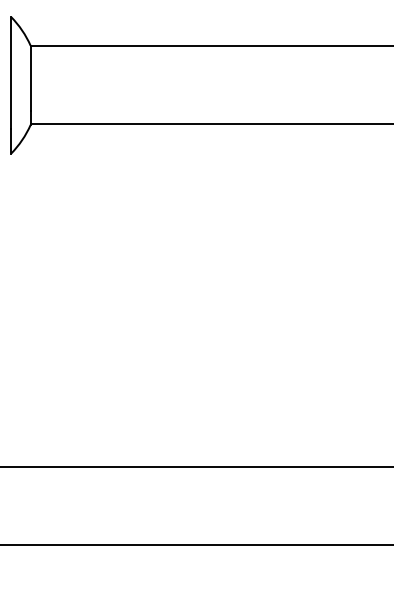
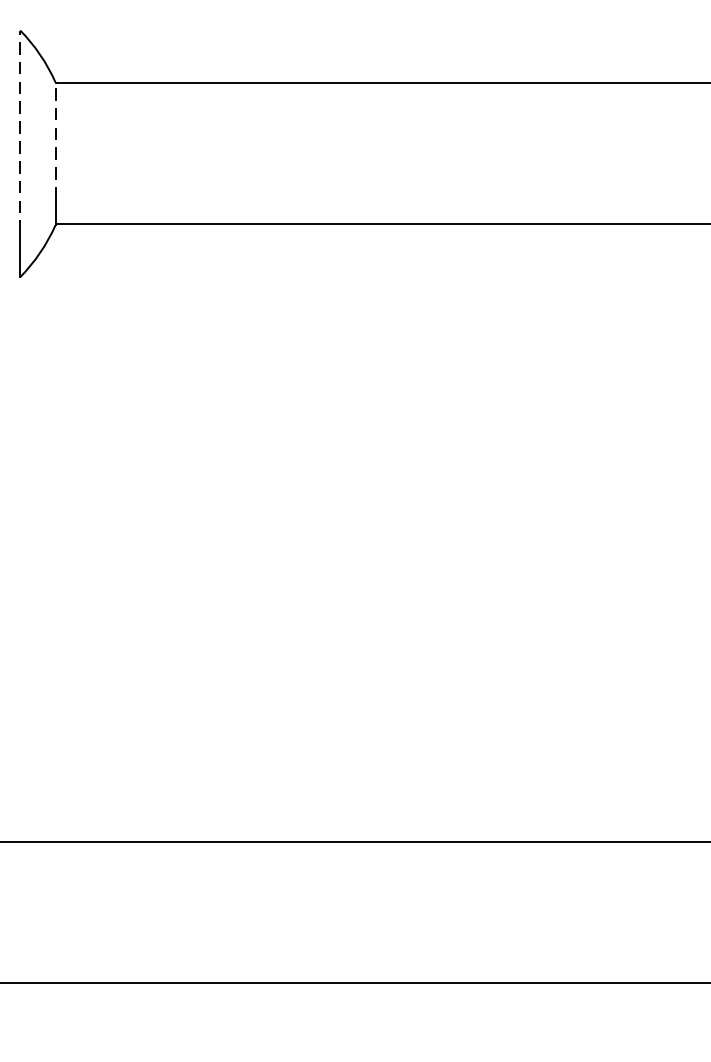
line: (11, 72) -> (20, 130), solid -> dashed
line: (30, 78) -> (55, 141), solid -> dashed

